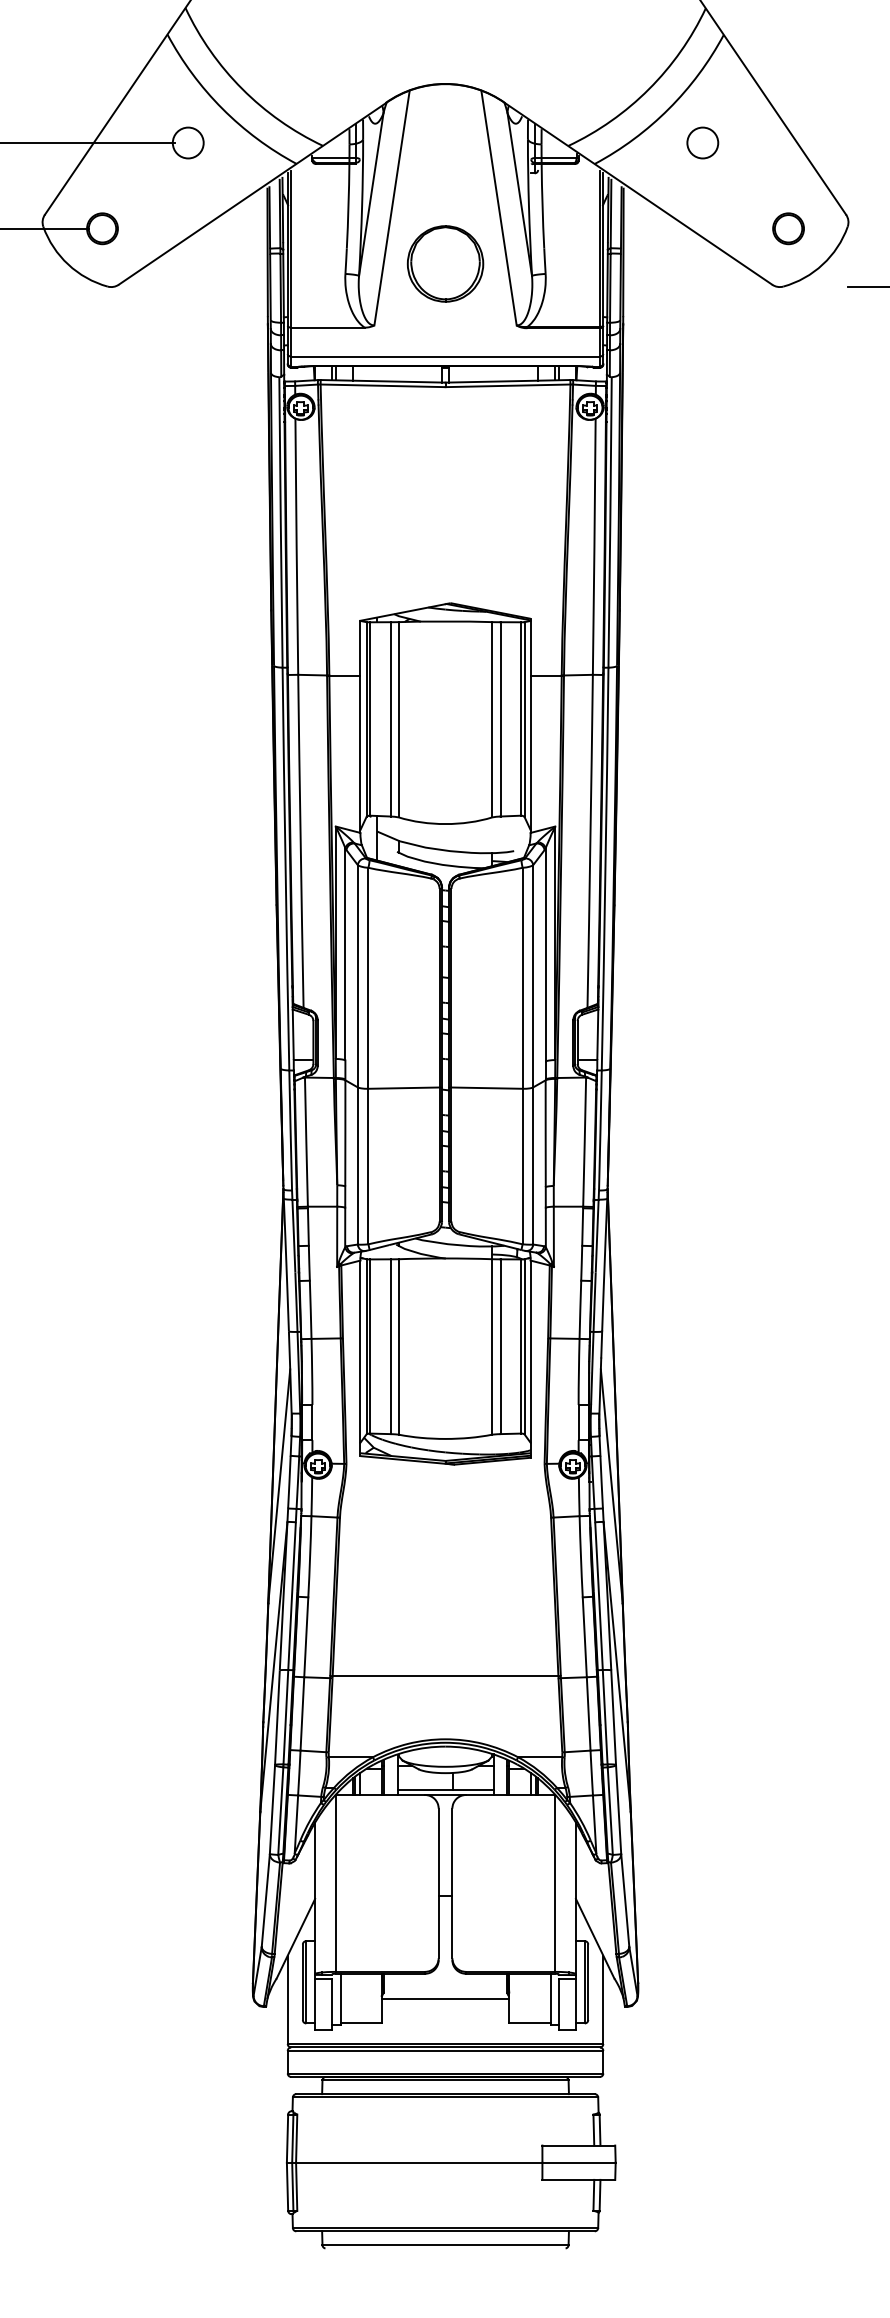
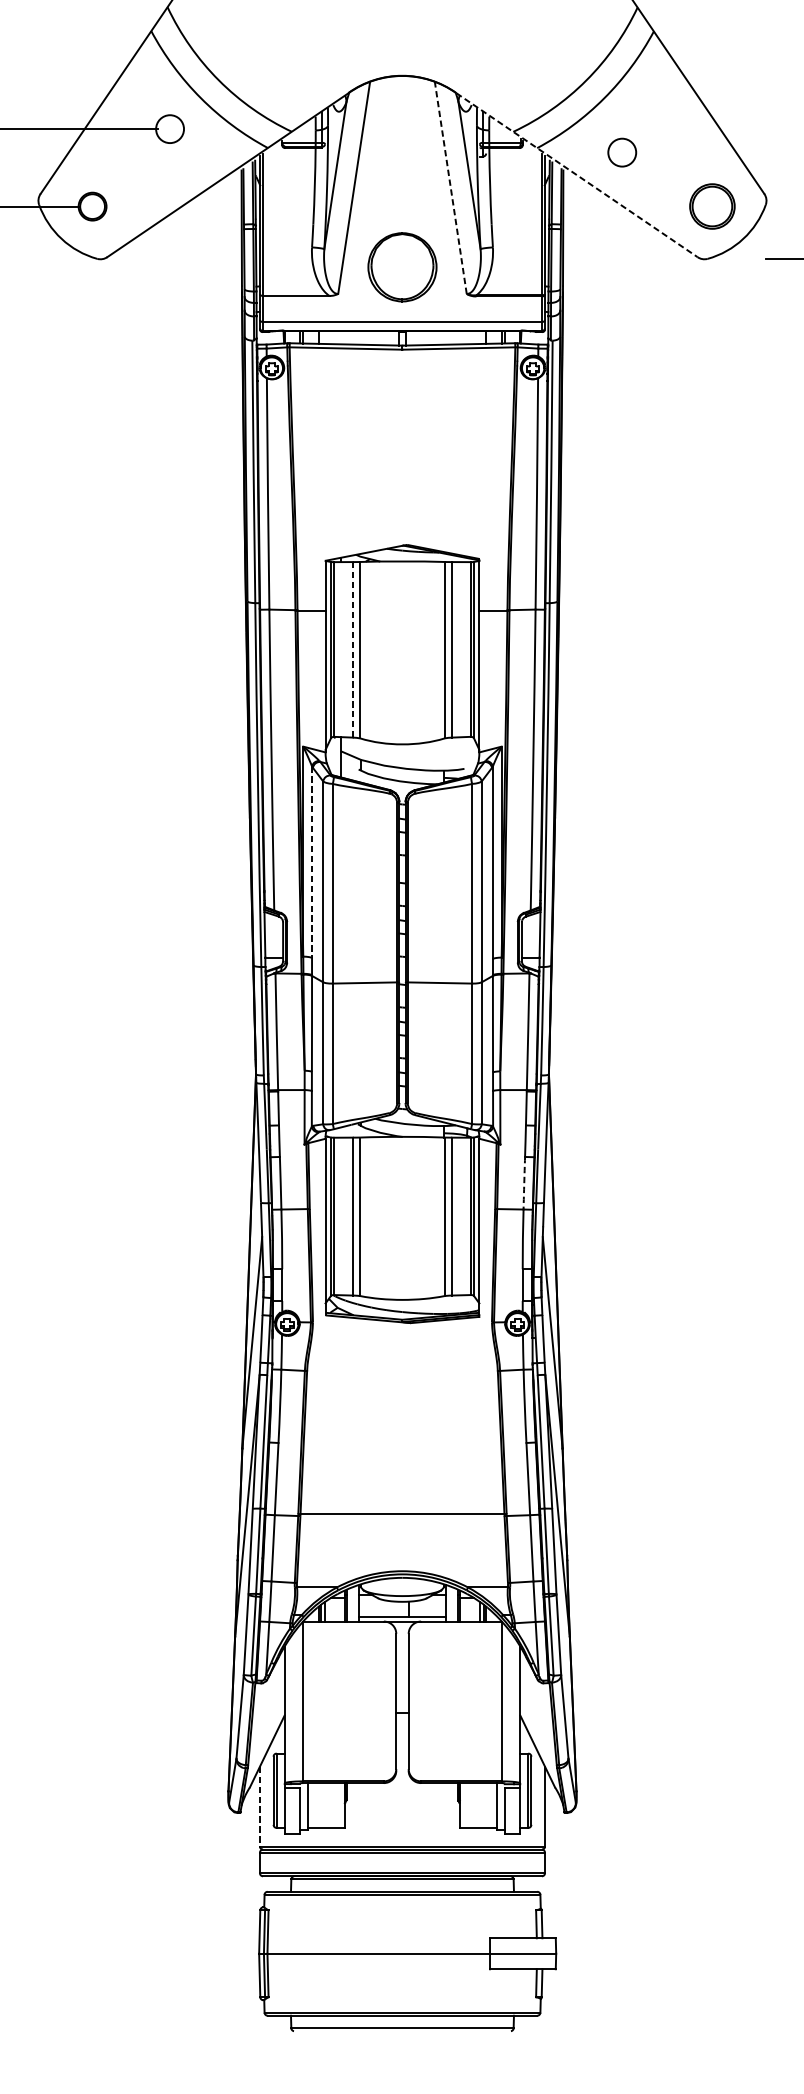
circle: (702, 142) -> (621, 152), moved
line: (639, 194) -> (577, 175), solid -> dashed
line: (499, 208) -> (451, 188), solid -> dashed
part: (788, 228) -> (712, 206), size x1.6
part: (445, 263) -> (402, 266), moved
line: (390, 719) -> (352, 649), solid -> dashed
line: (345, 954) -> (312, 862), solid -> dashed
arc: (580, 1309) -> (524, 1182), solid -> dashed
line: (445, 1999) -> (402, 1806), removed
line: (287, 2000) -> (259, 1807), solid -> dashed

